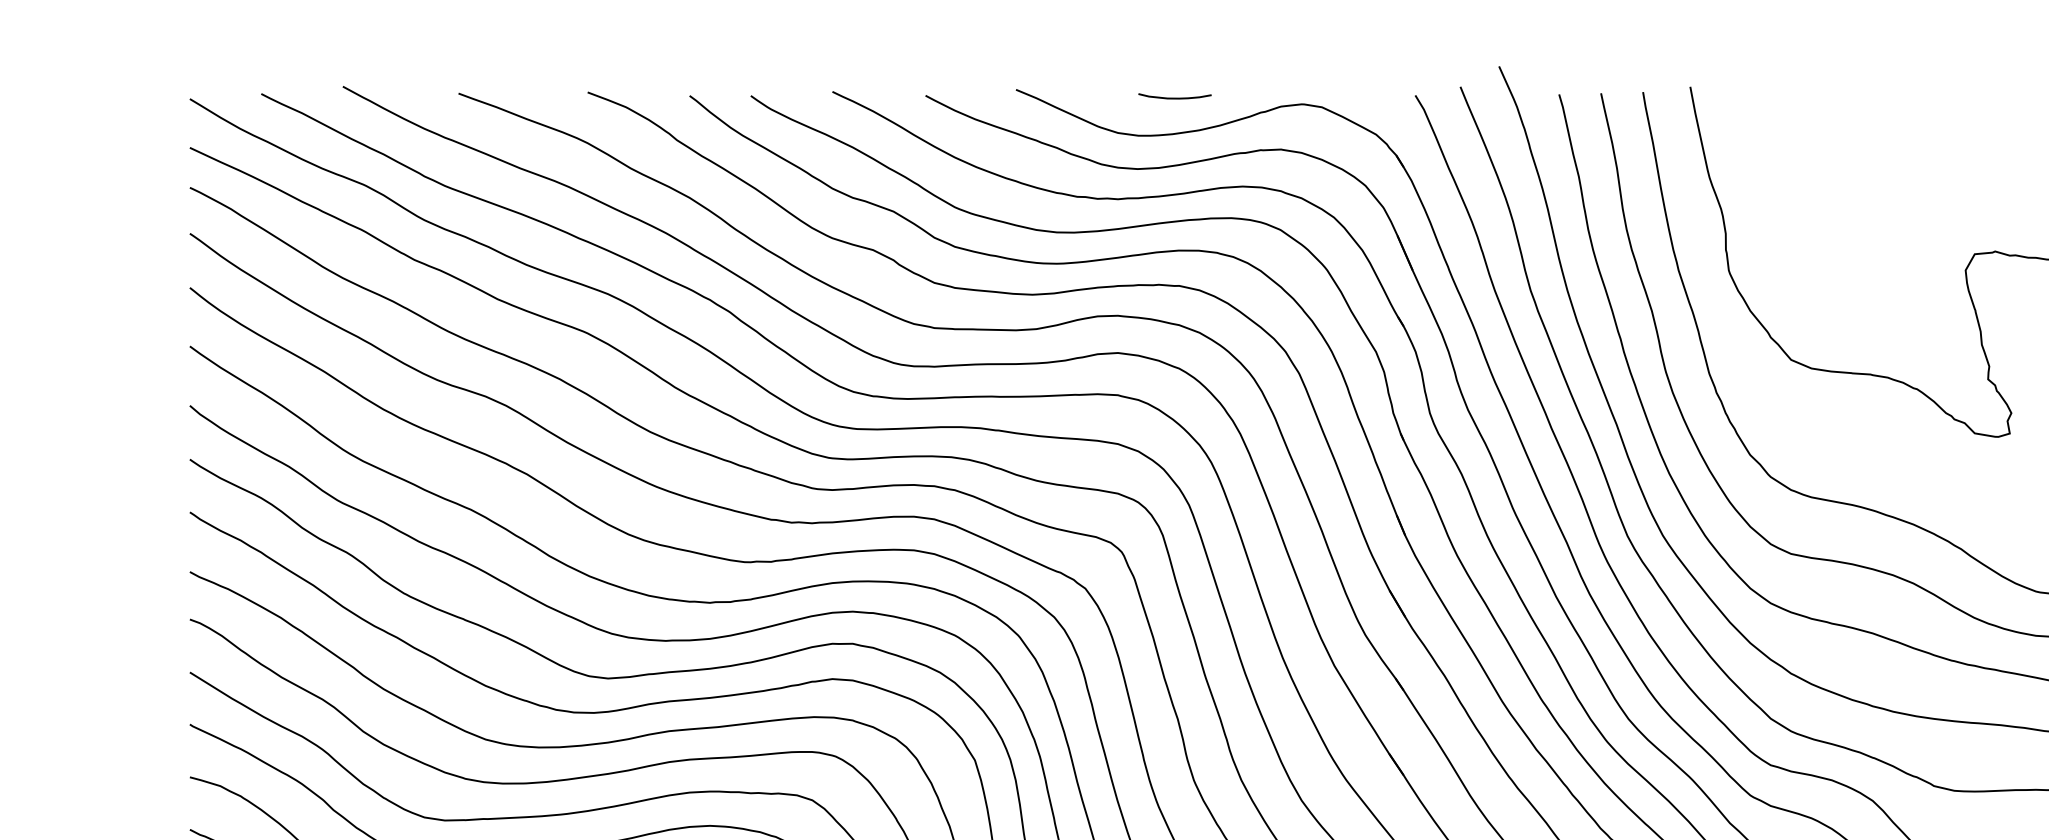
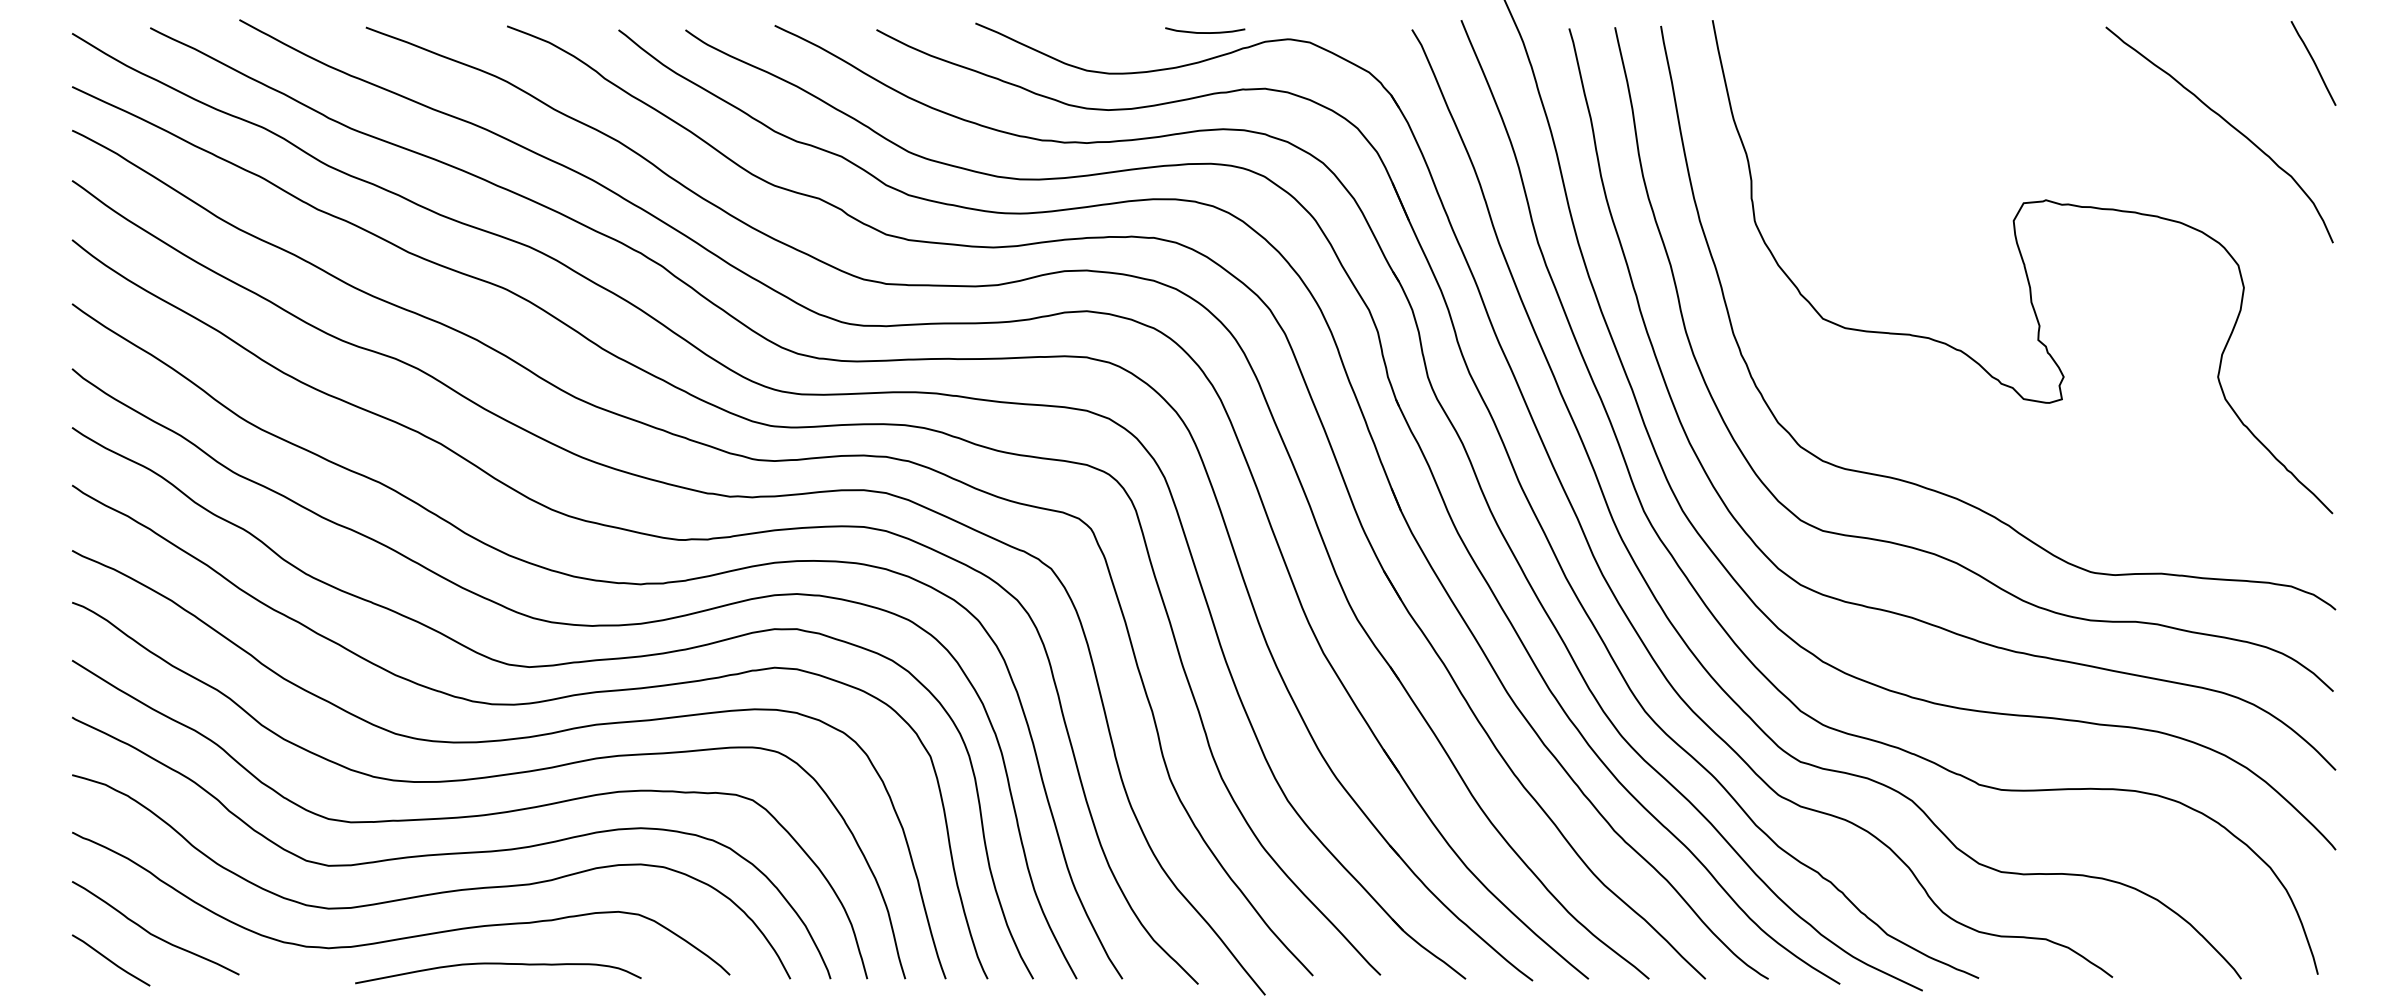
curve: (1175, 98) -> (1205, 32), moved

